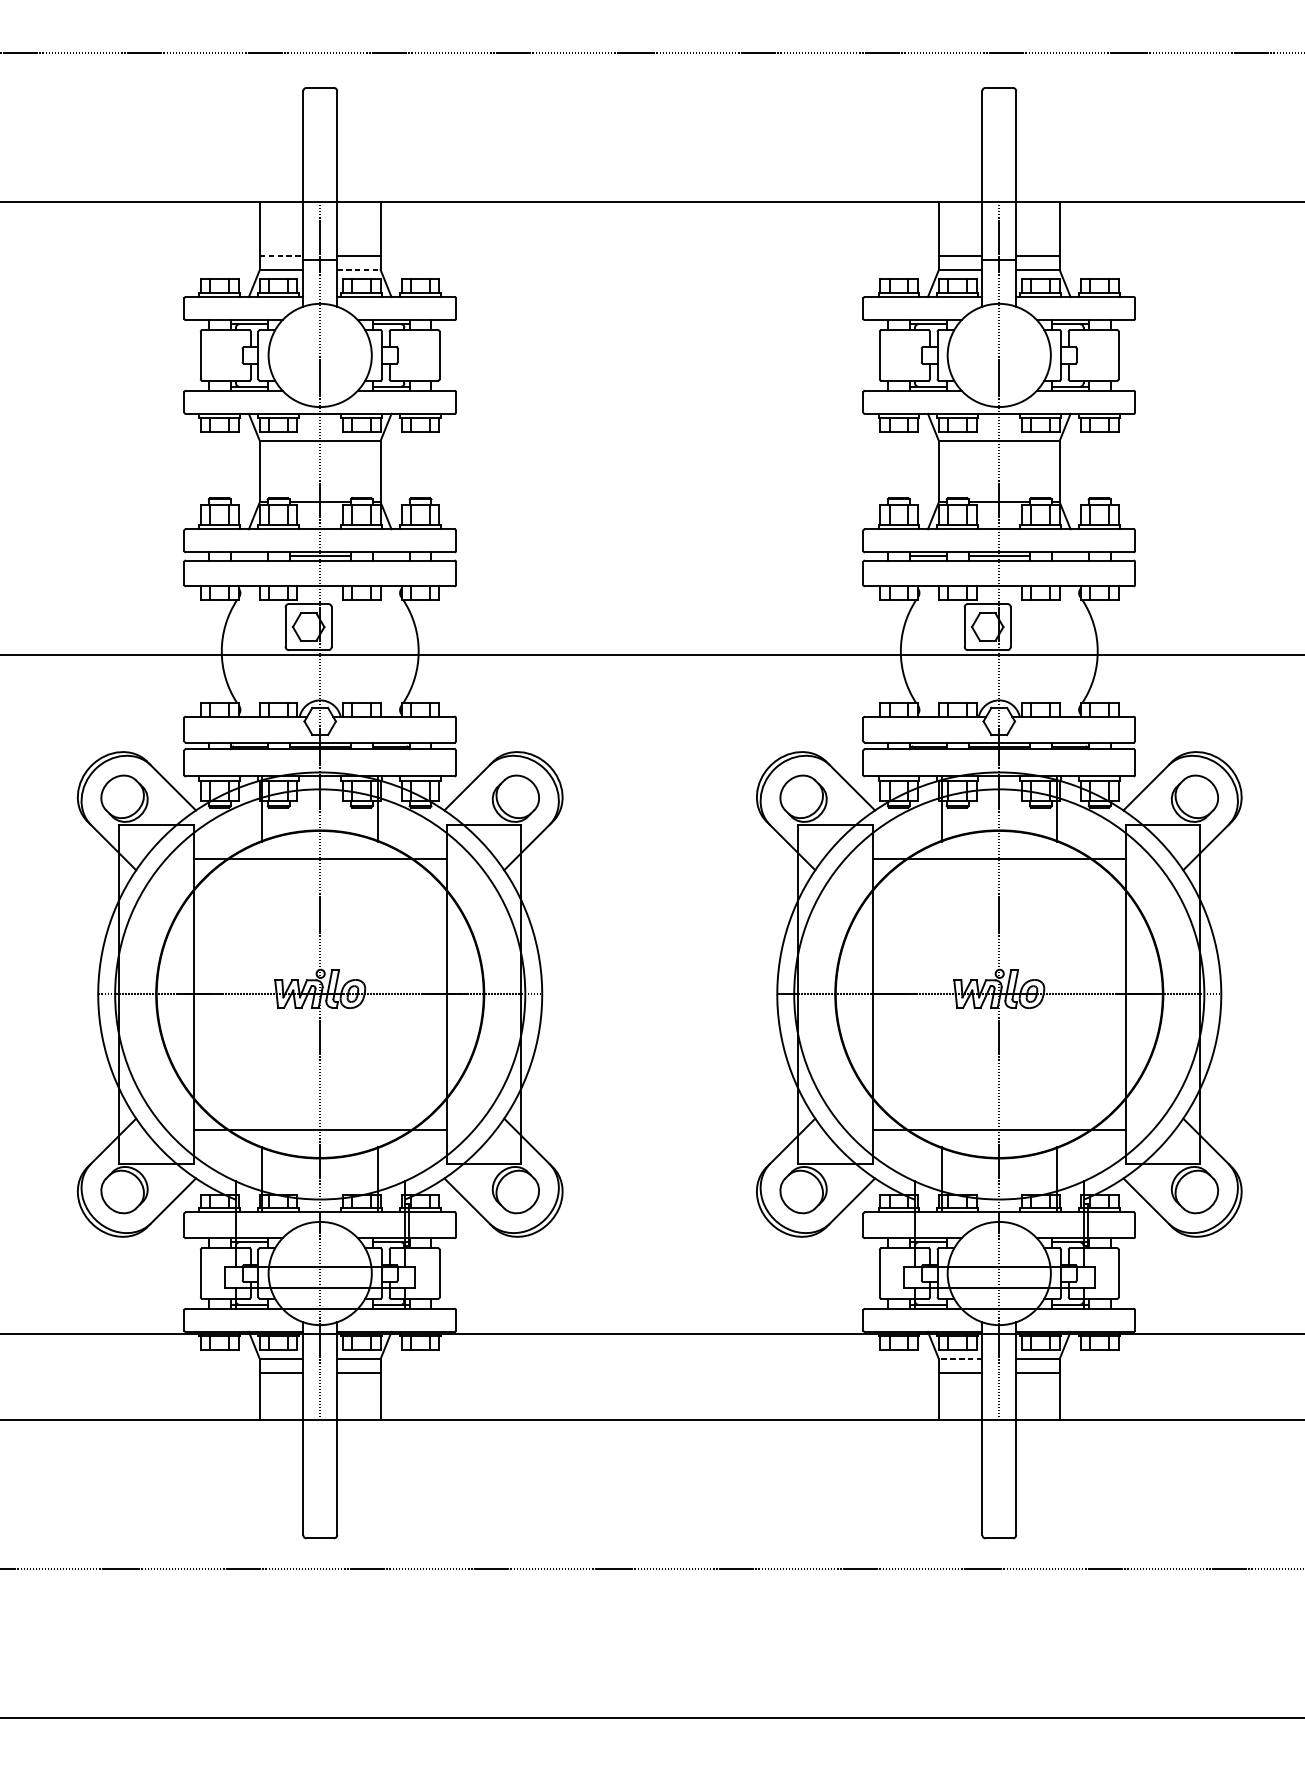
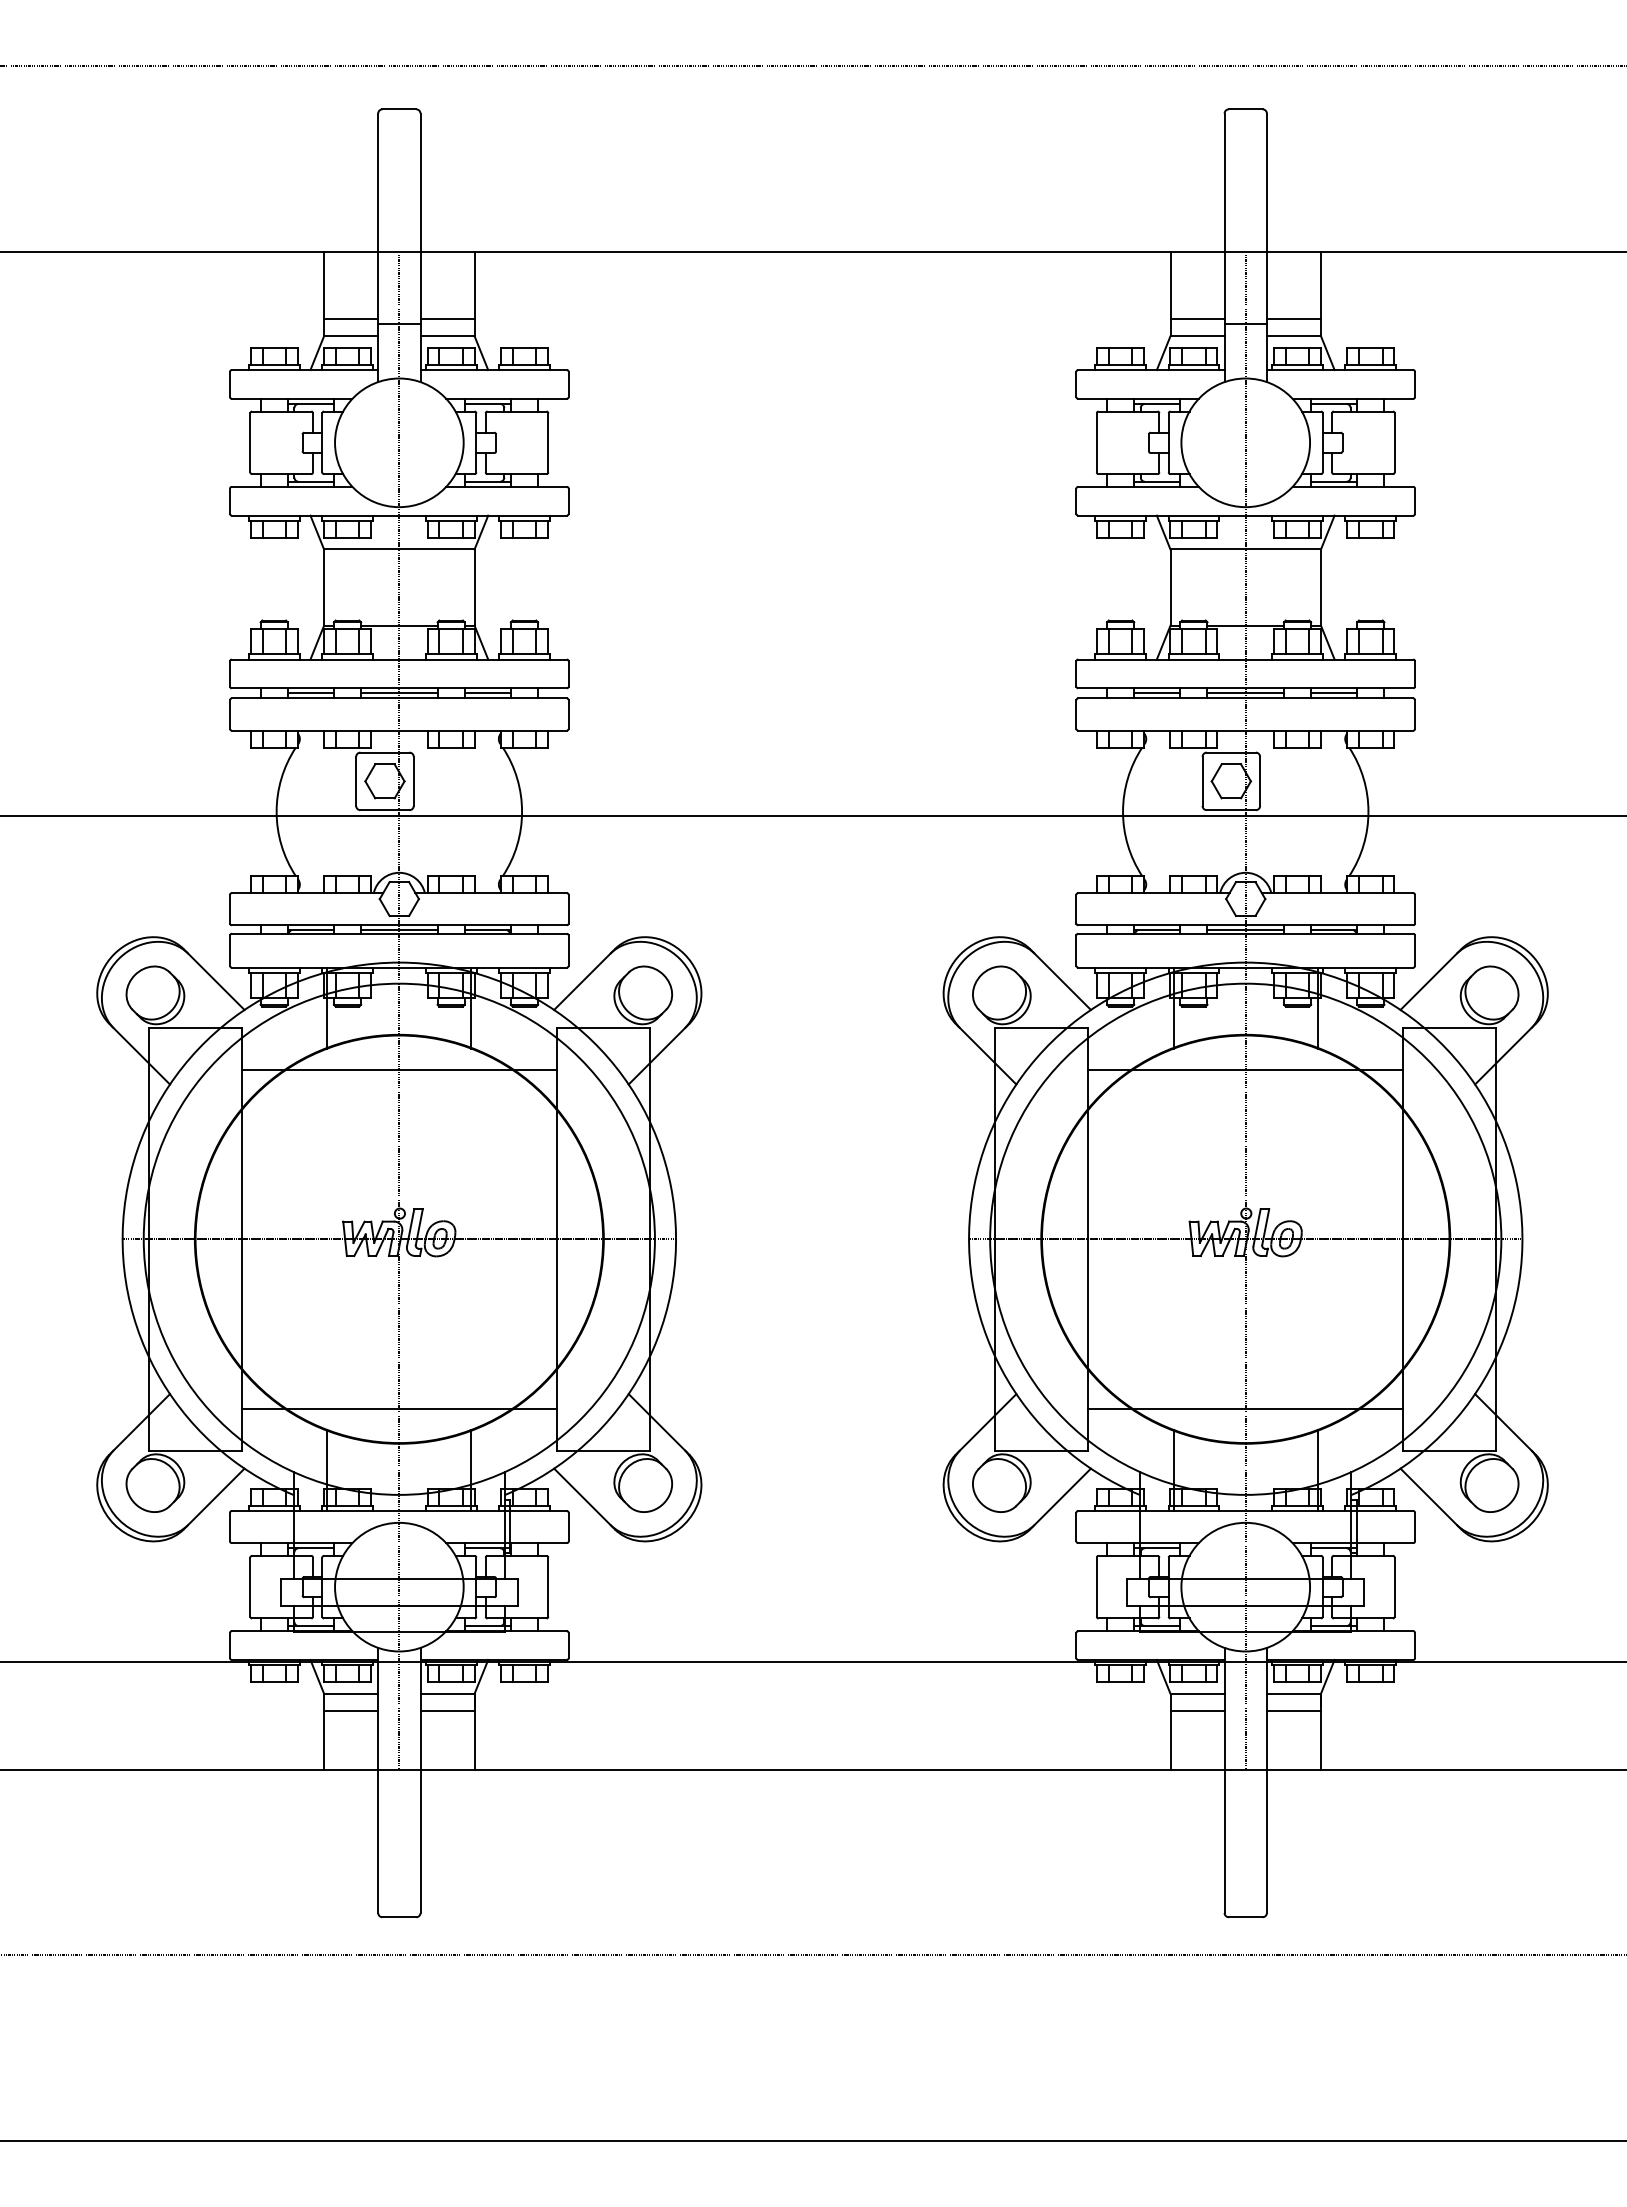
line: (281, 256) -> (351, 319), dashed -> solid
line: (359, 270) -> (448, 336), dashed -> solid
line: (248, 556) -> (310, 693), added
line: (390, 556) -> (487, 693), added
line: (1070, 556) -> (1334, 693), added
line: (960, 1358) -> (1197, 1693), dashed -> solid

